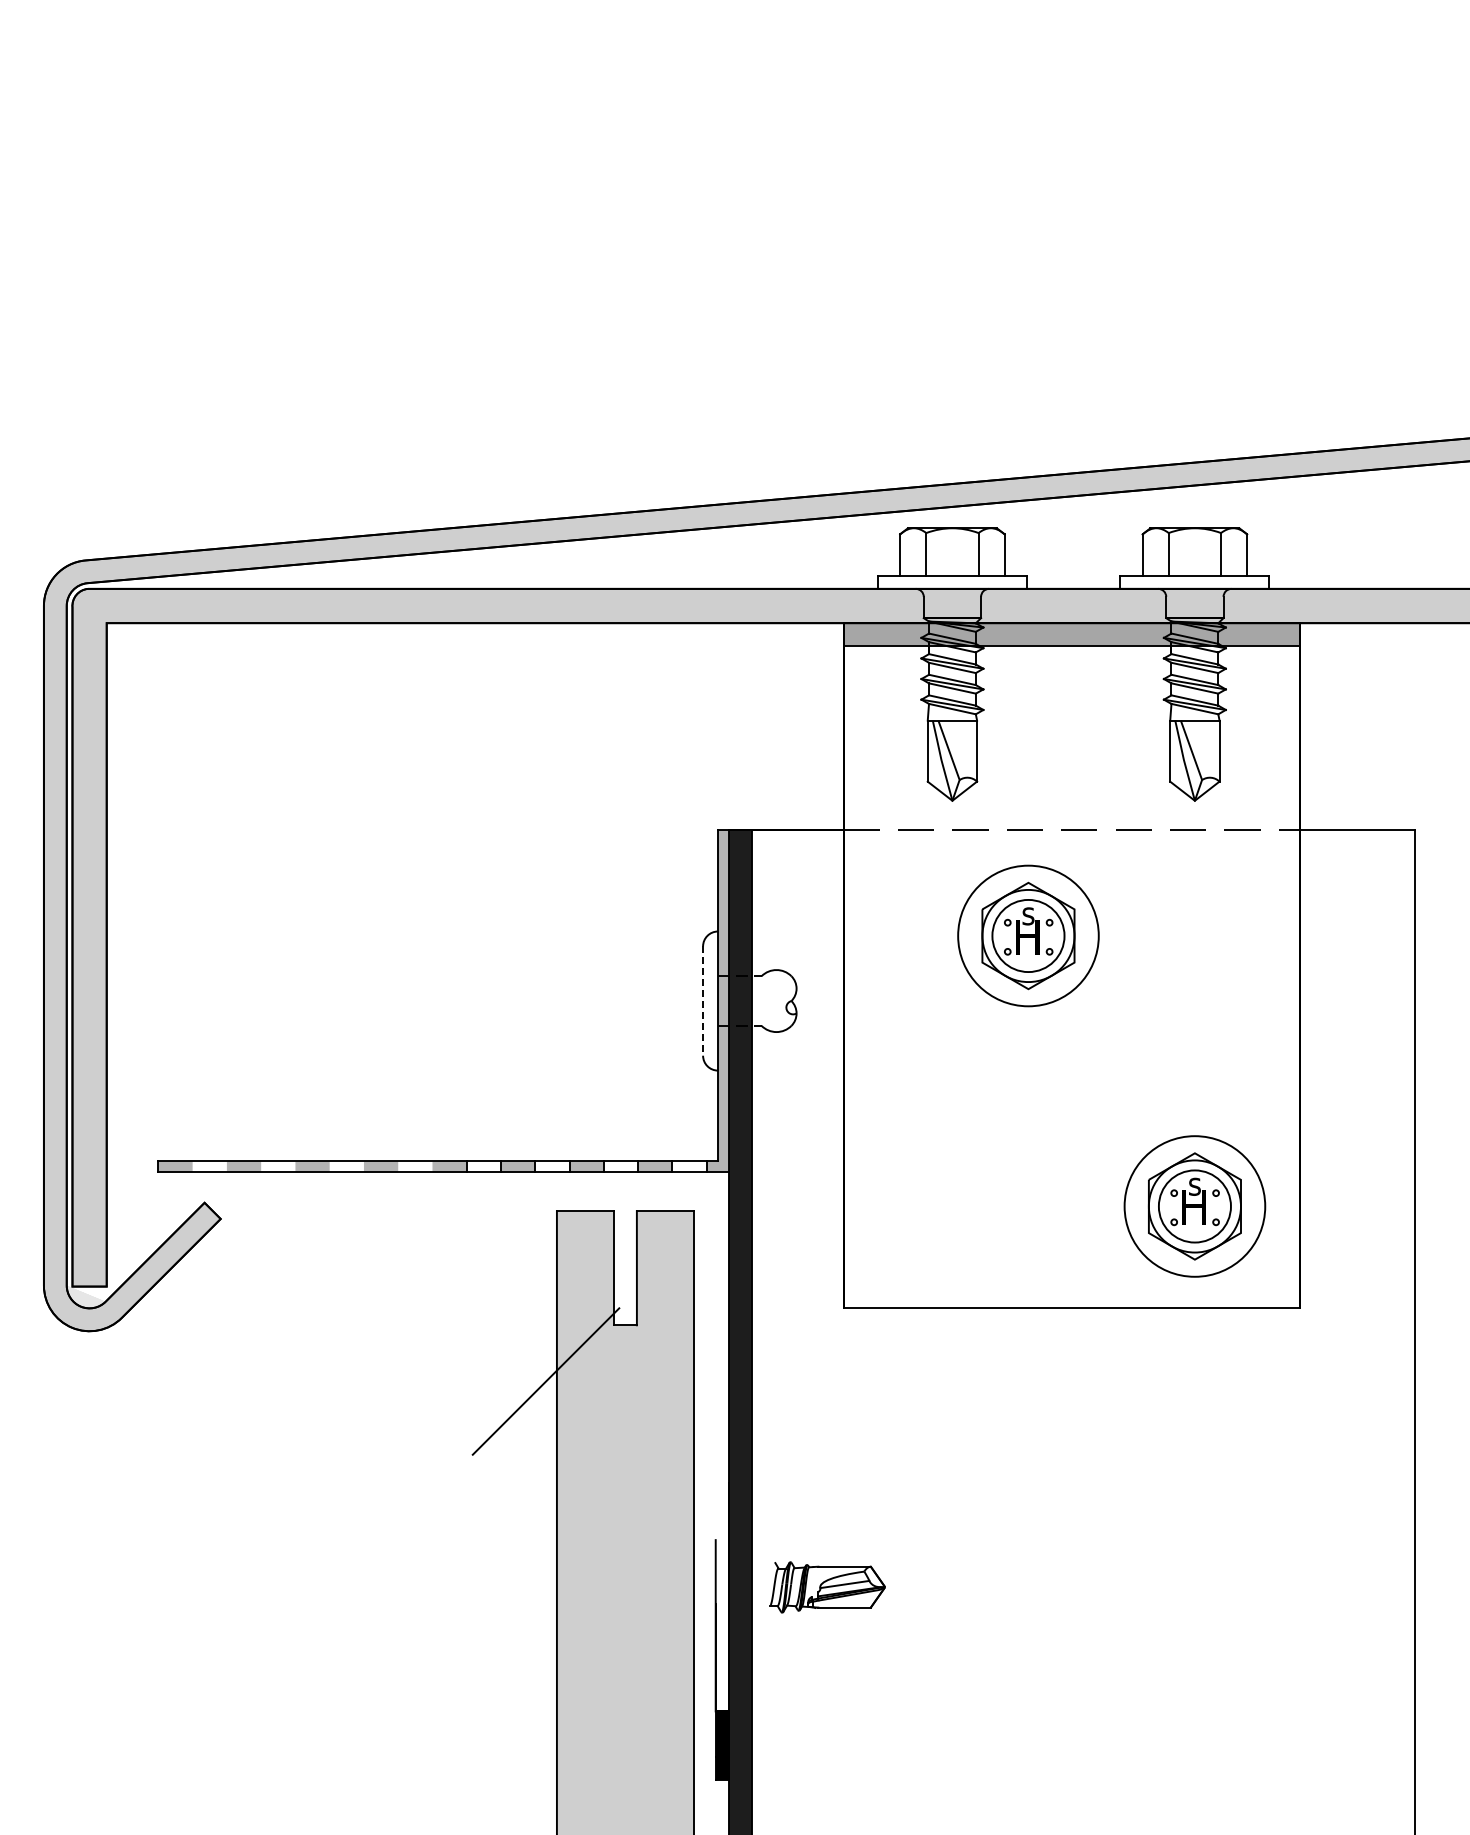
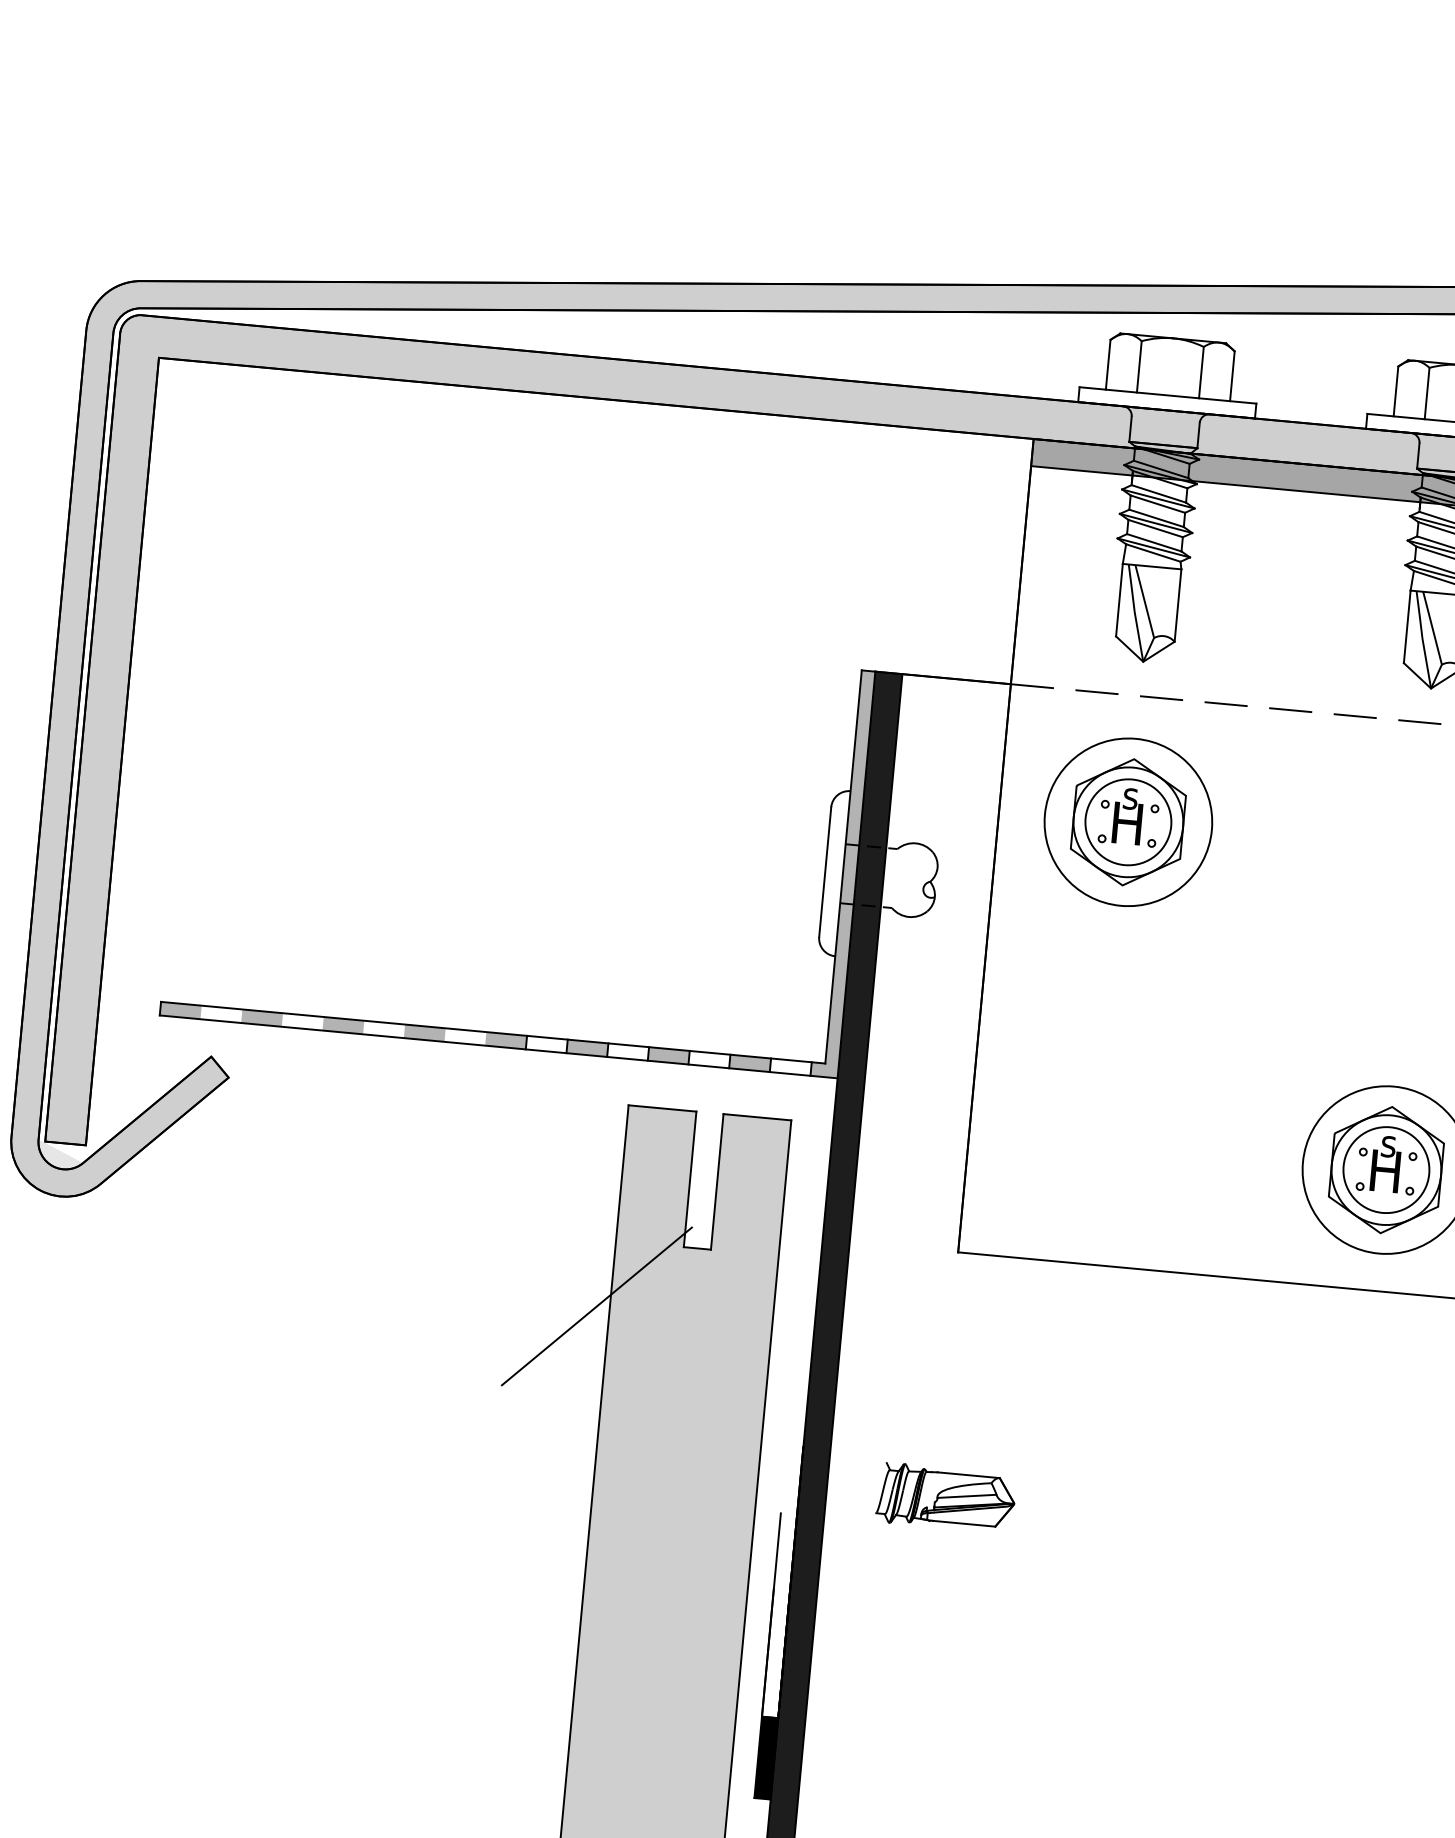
part: (1028, 935) -> (1128, 821), moved
line: (703, 1001) -> (825, 872), dashed -> solid
part: (827, 1587) -> (946, 1498), moved

